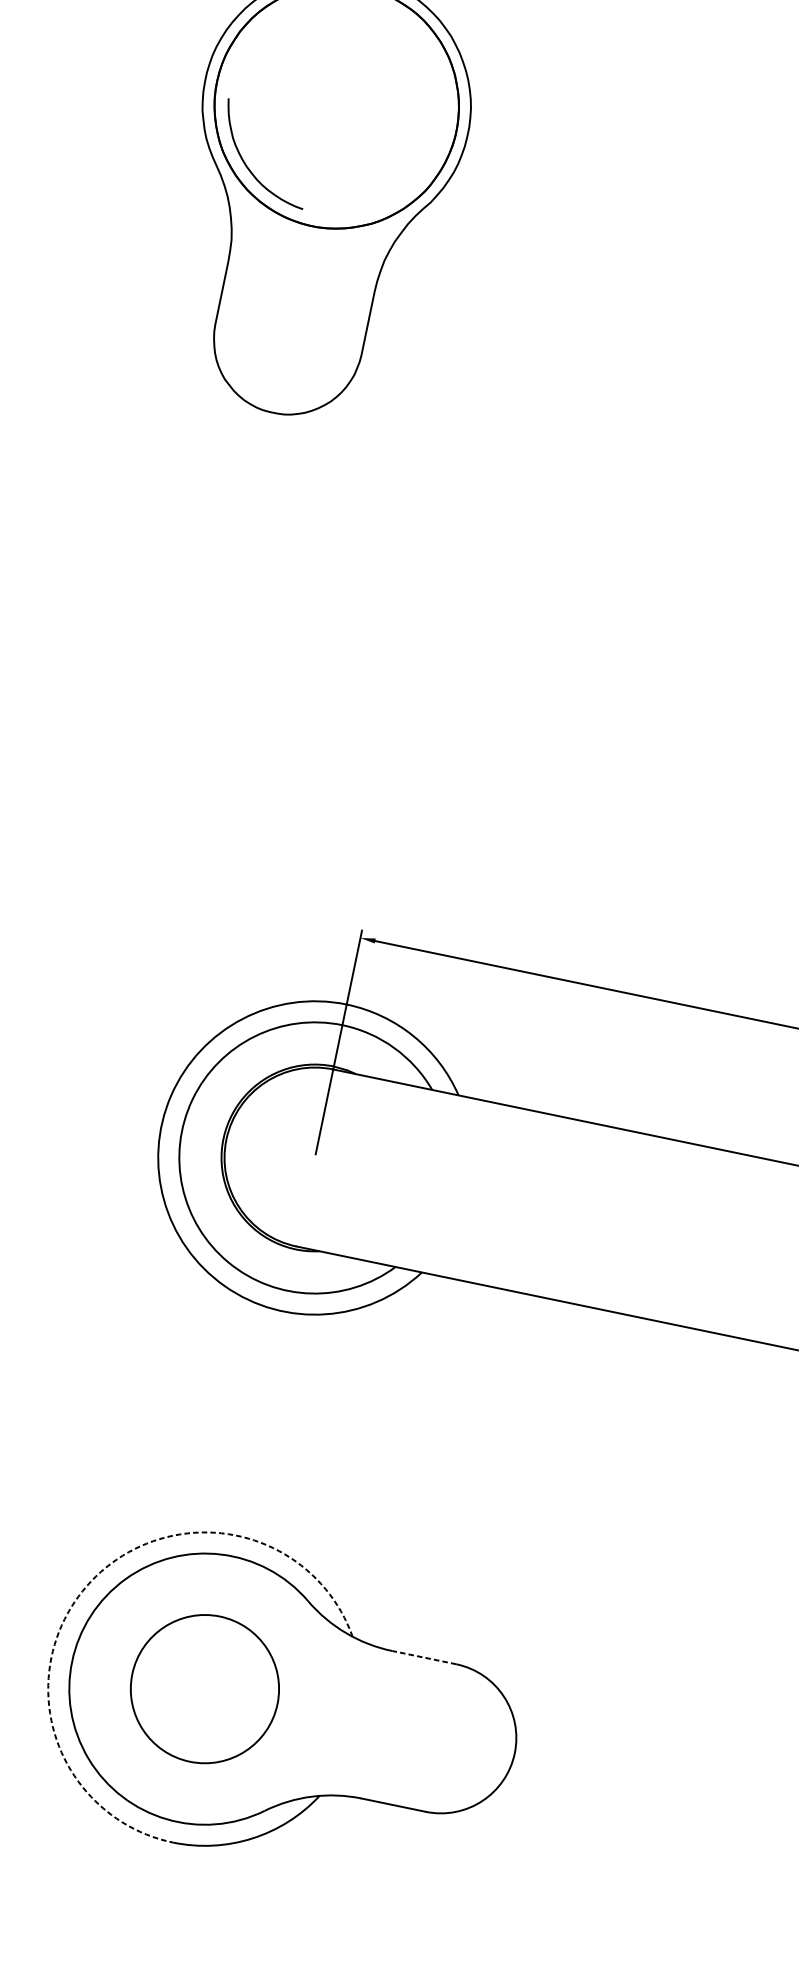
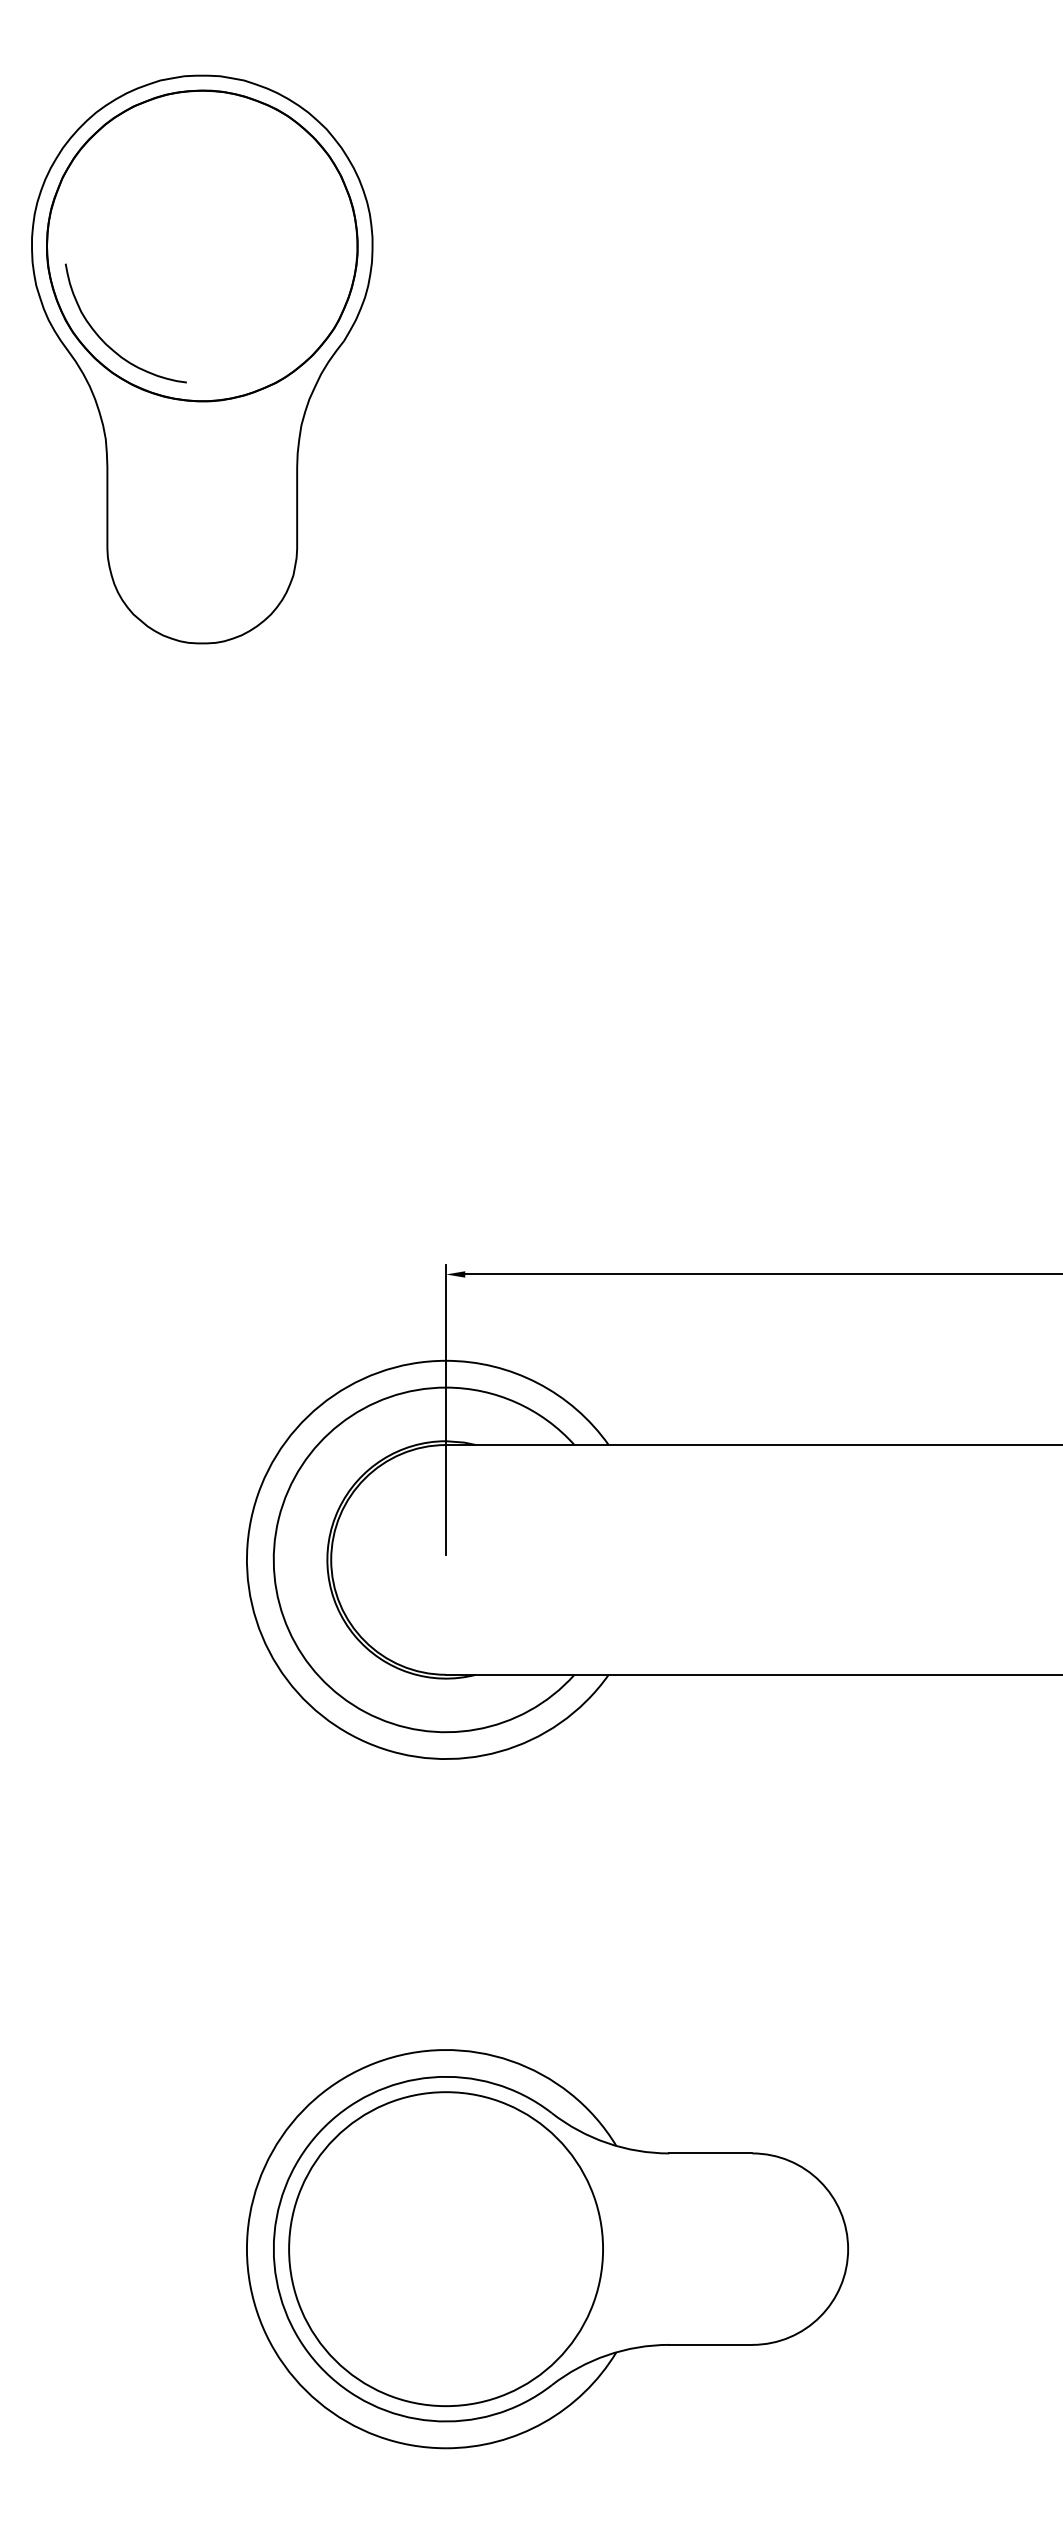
arc: (86, 1586) -> (272, 2151), dashed -> solid
line: (423, 1657) -> (710, 2153), dashed -> solid
circle: (205, 1689) -> (446, 2249), size x1.67

